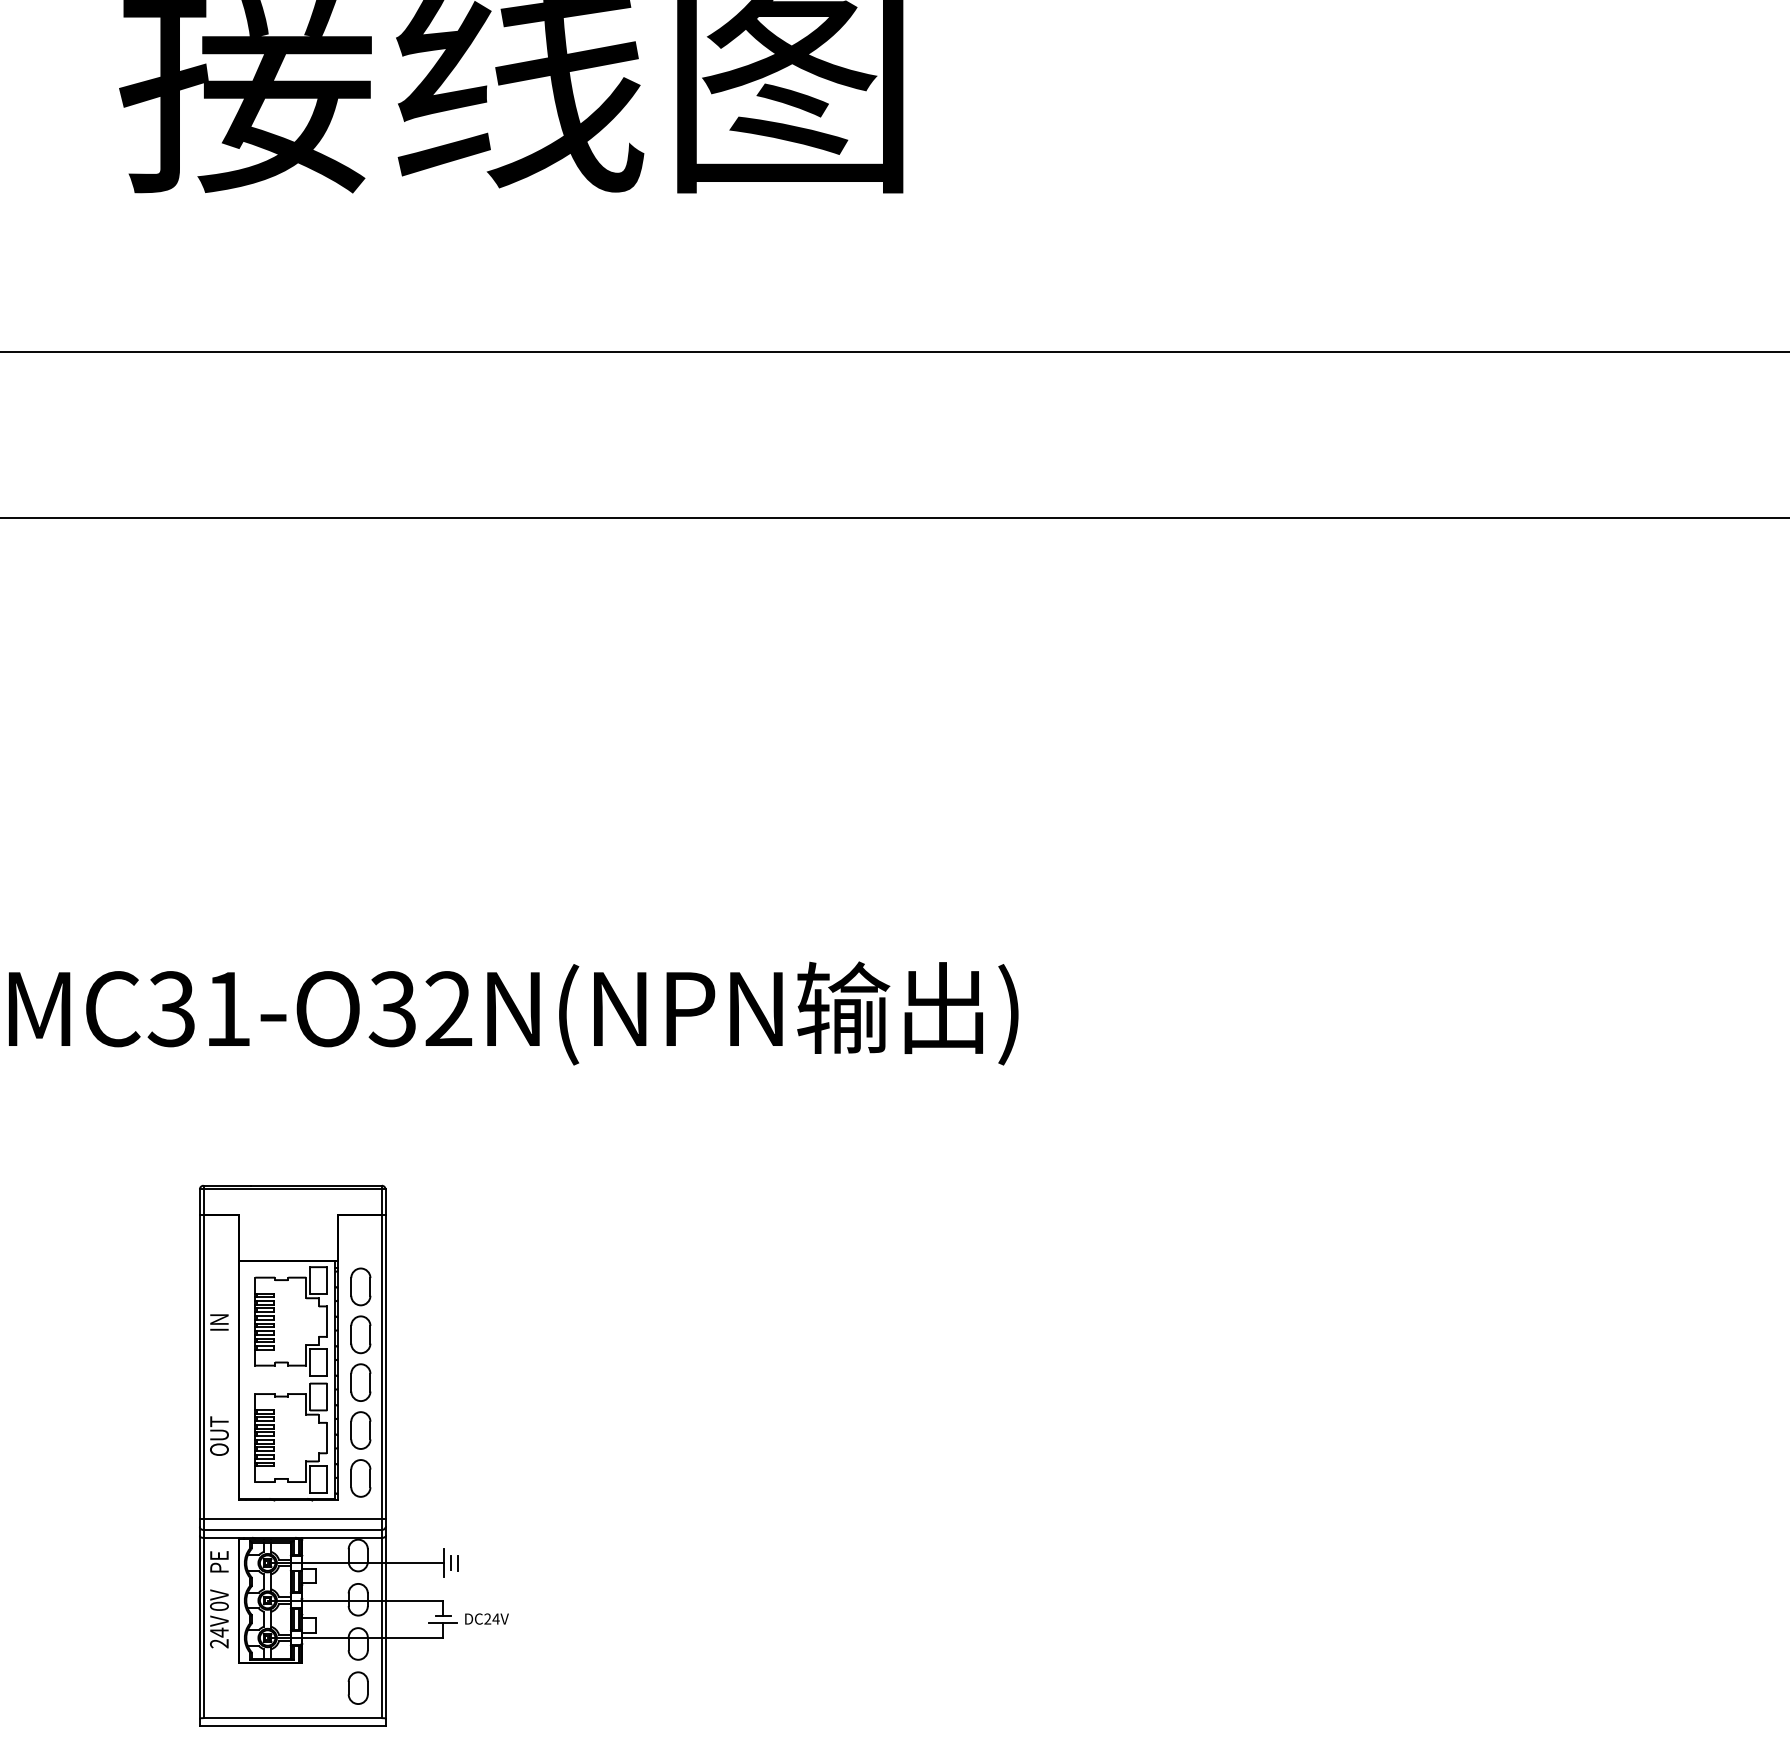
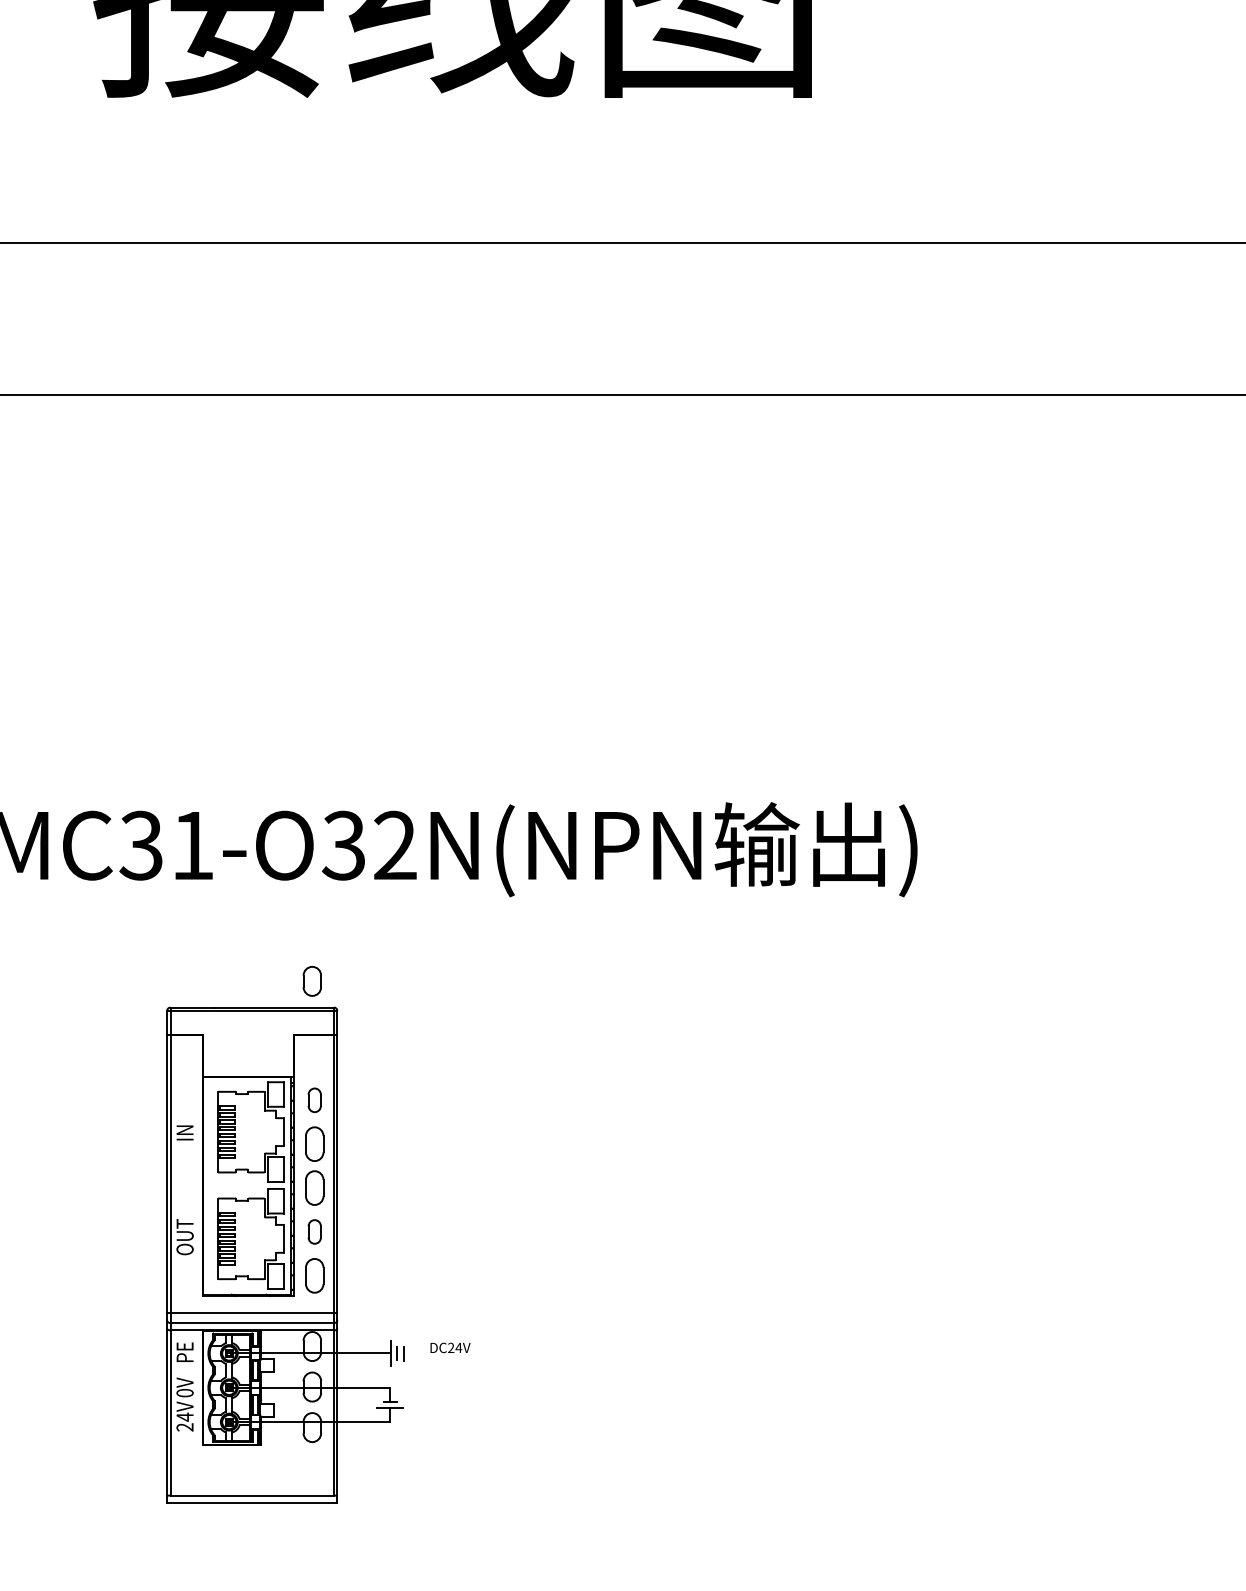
part: (360, 1286) -> (314, 1099), size x0.7
part: (360, 1430) -> (314, 1231), size x0.7
text: (486, 1618) -> (450, 1347), moved
part: (357, 1687) -> (311, 980), moved

